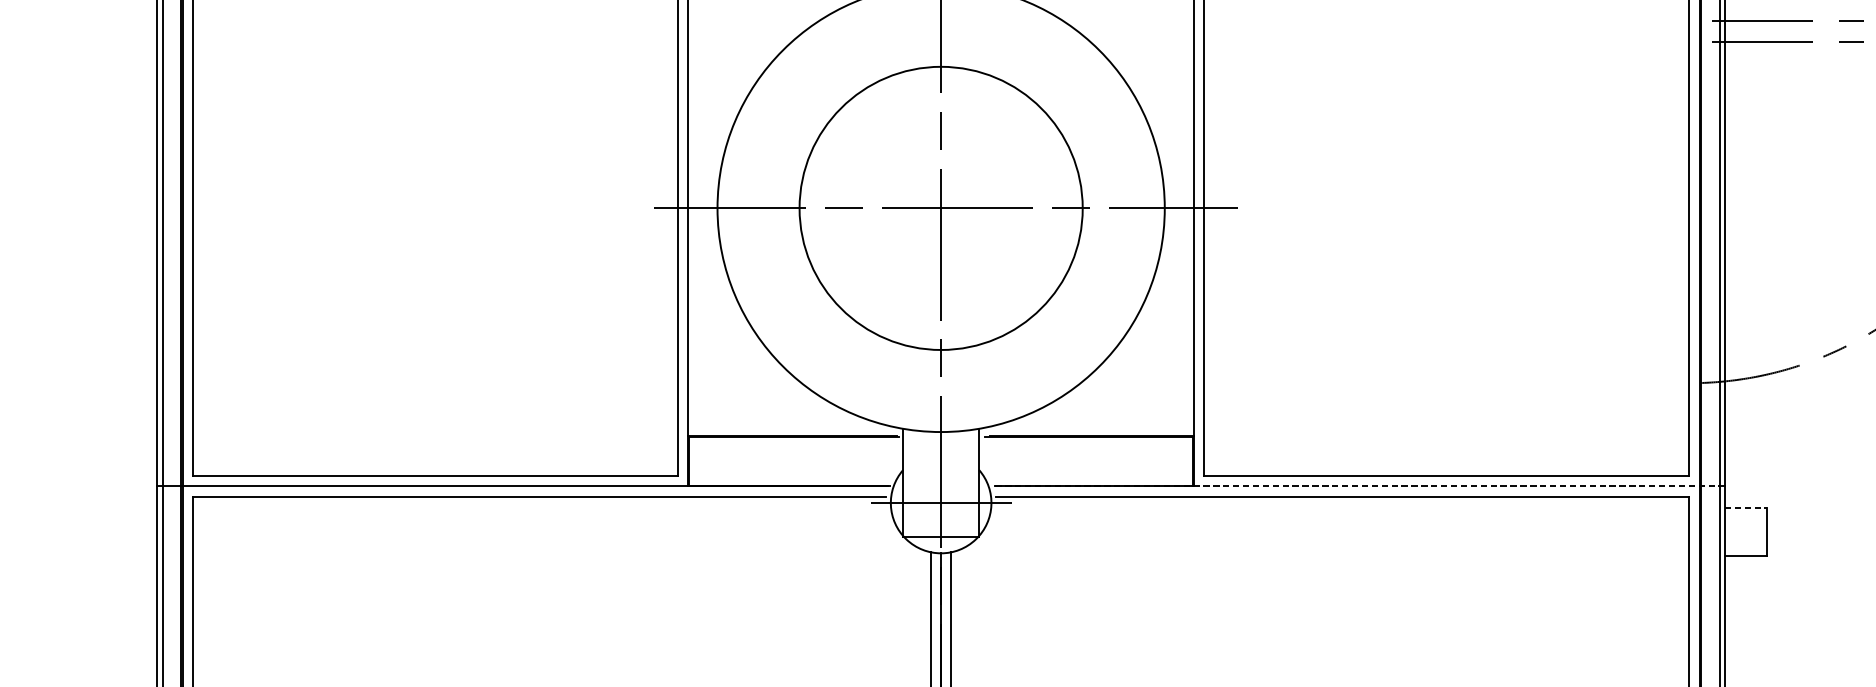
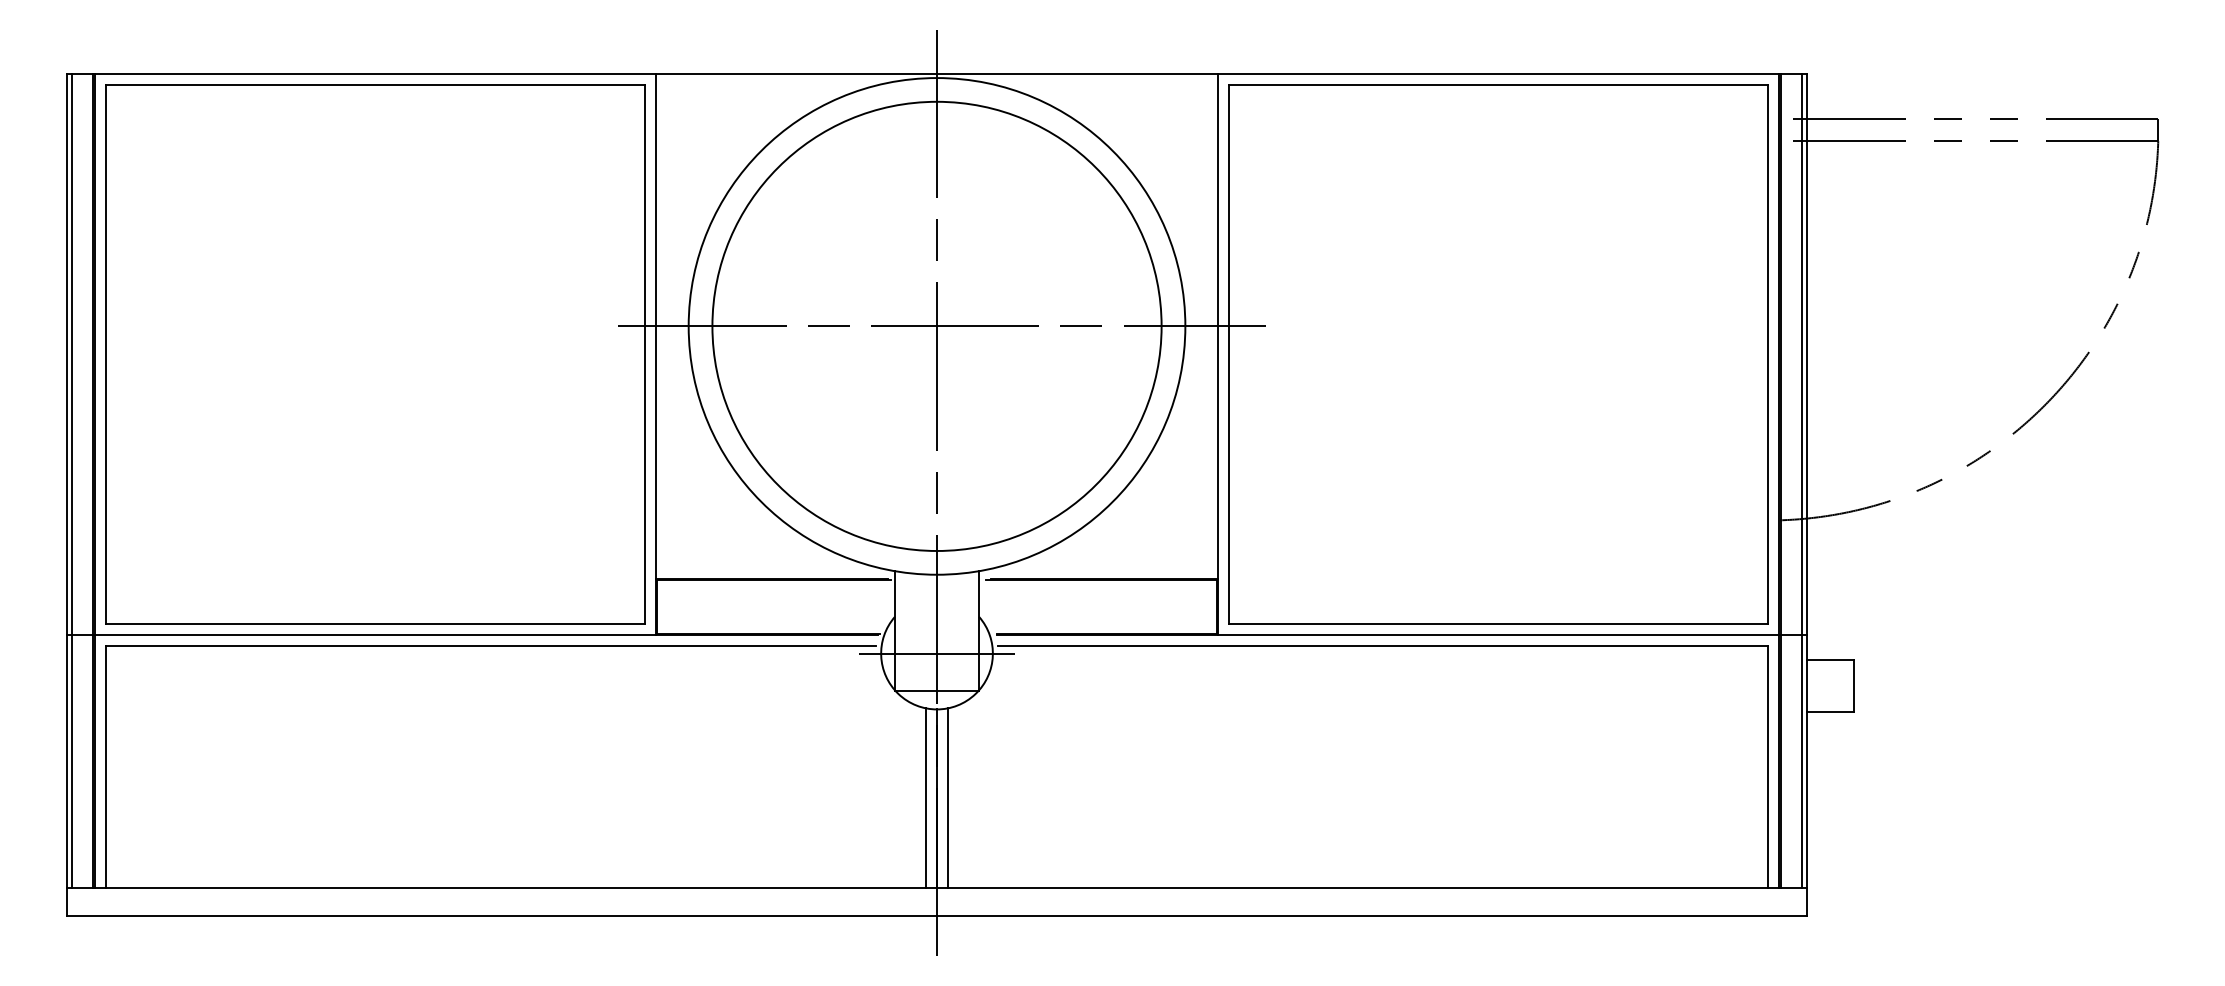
circle: (940, 208) -> (936, 326), size x1.43
line: (1360, 486) -> (1402, 635), dashed -> solid
line: (1745, 508) -> (1830, 659), dashed -> solid

